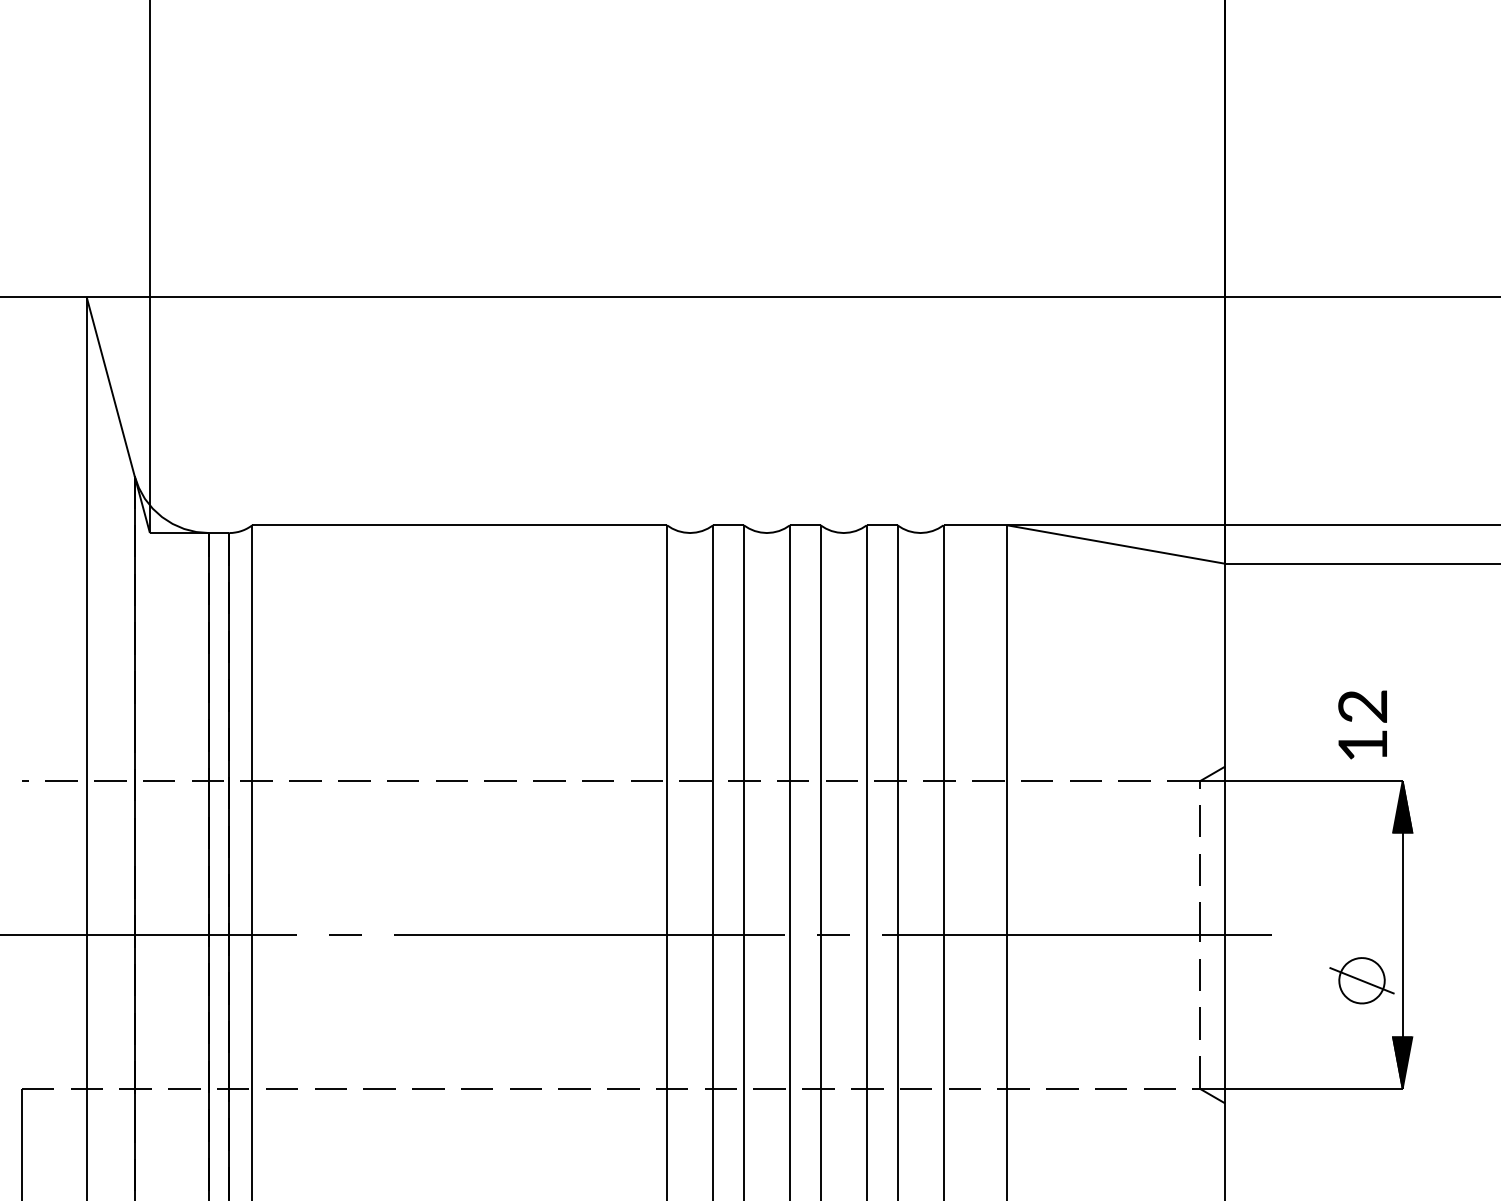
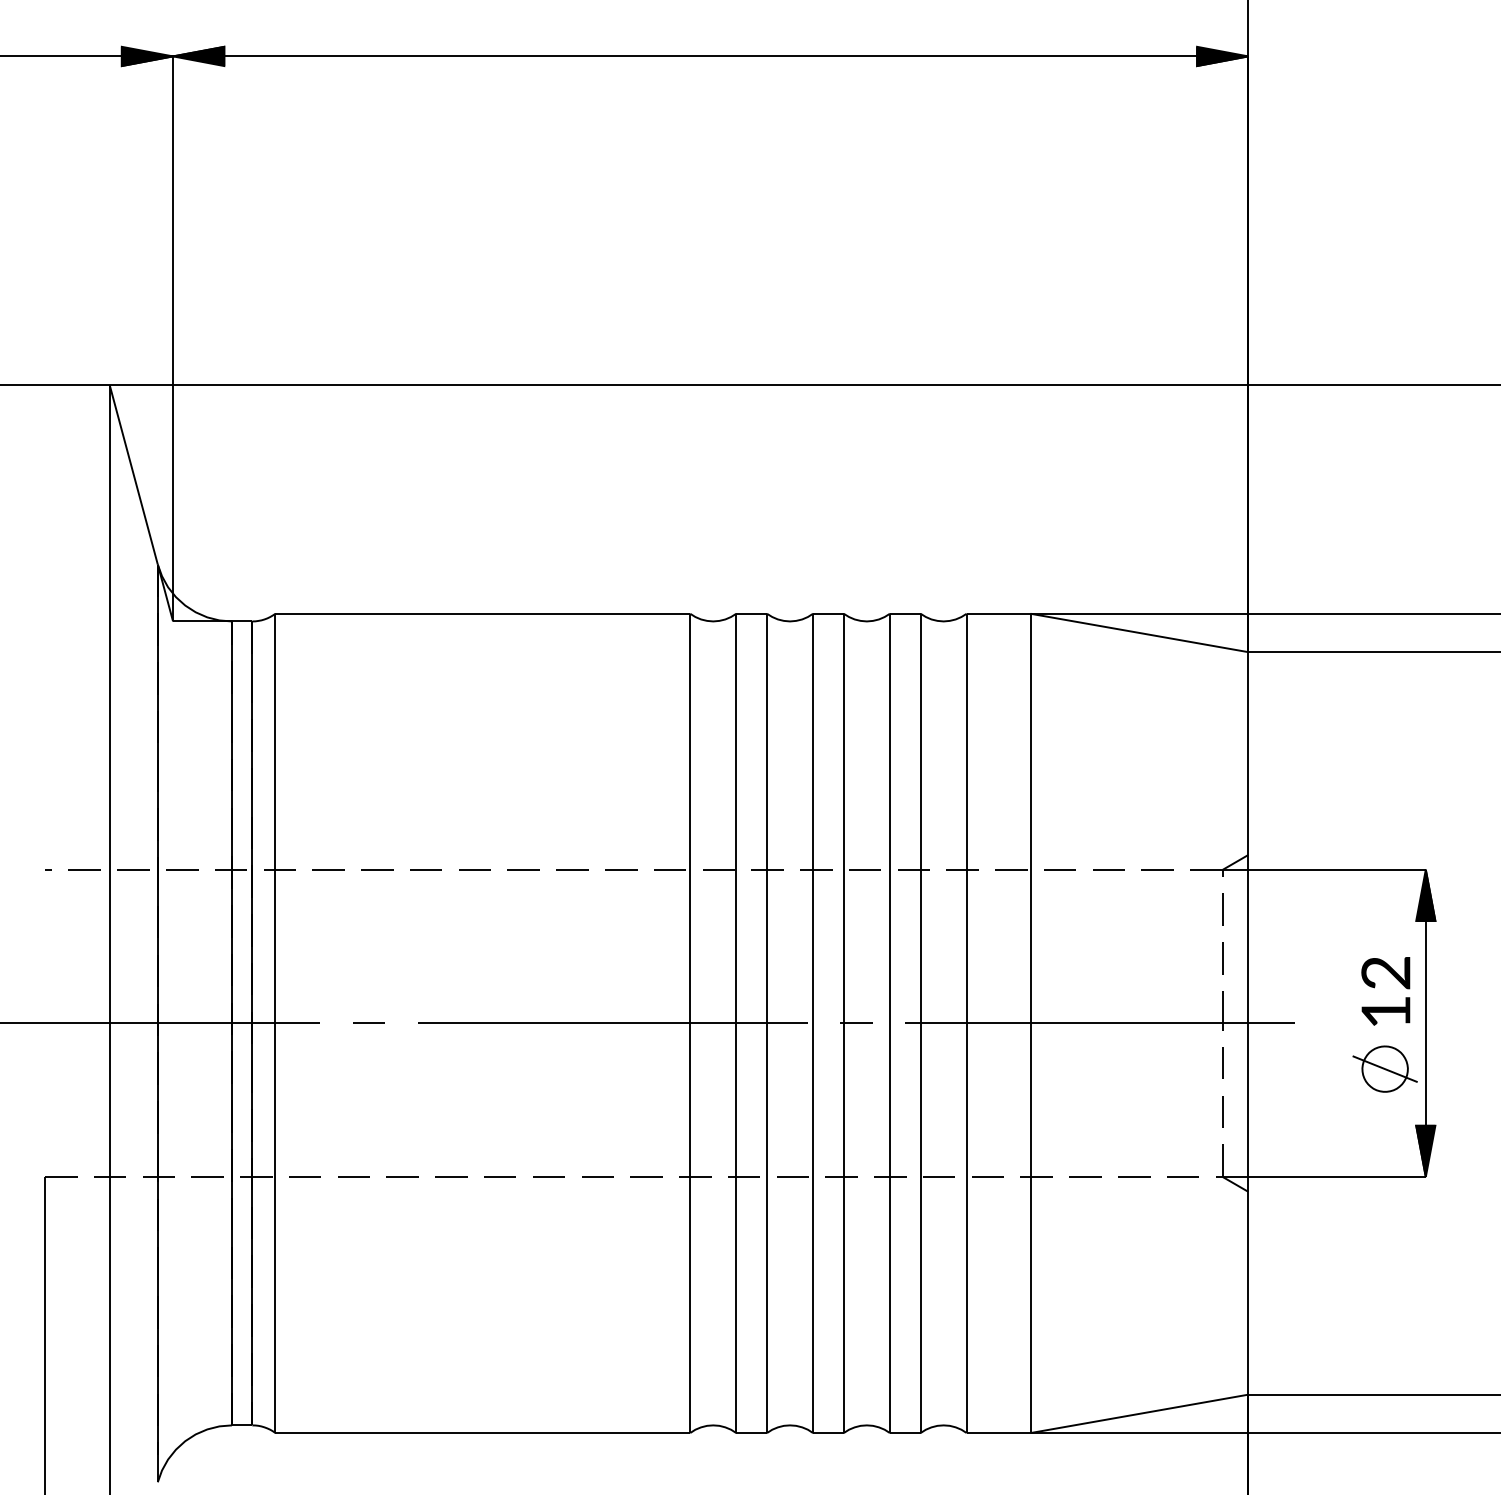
text: (1362, 725) -> (1385, 991), moved

